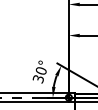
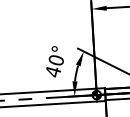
text: (38, 79) -> (53, 72), 30° -> 40°

